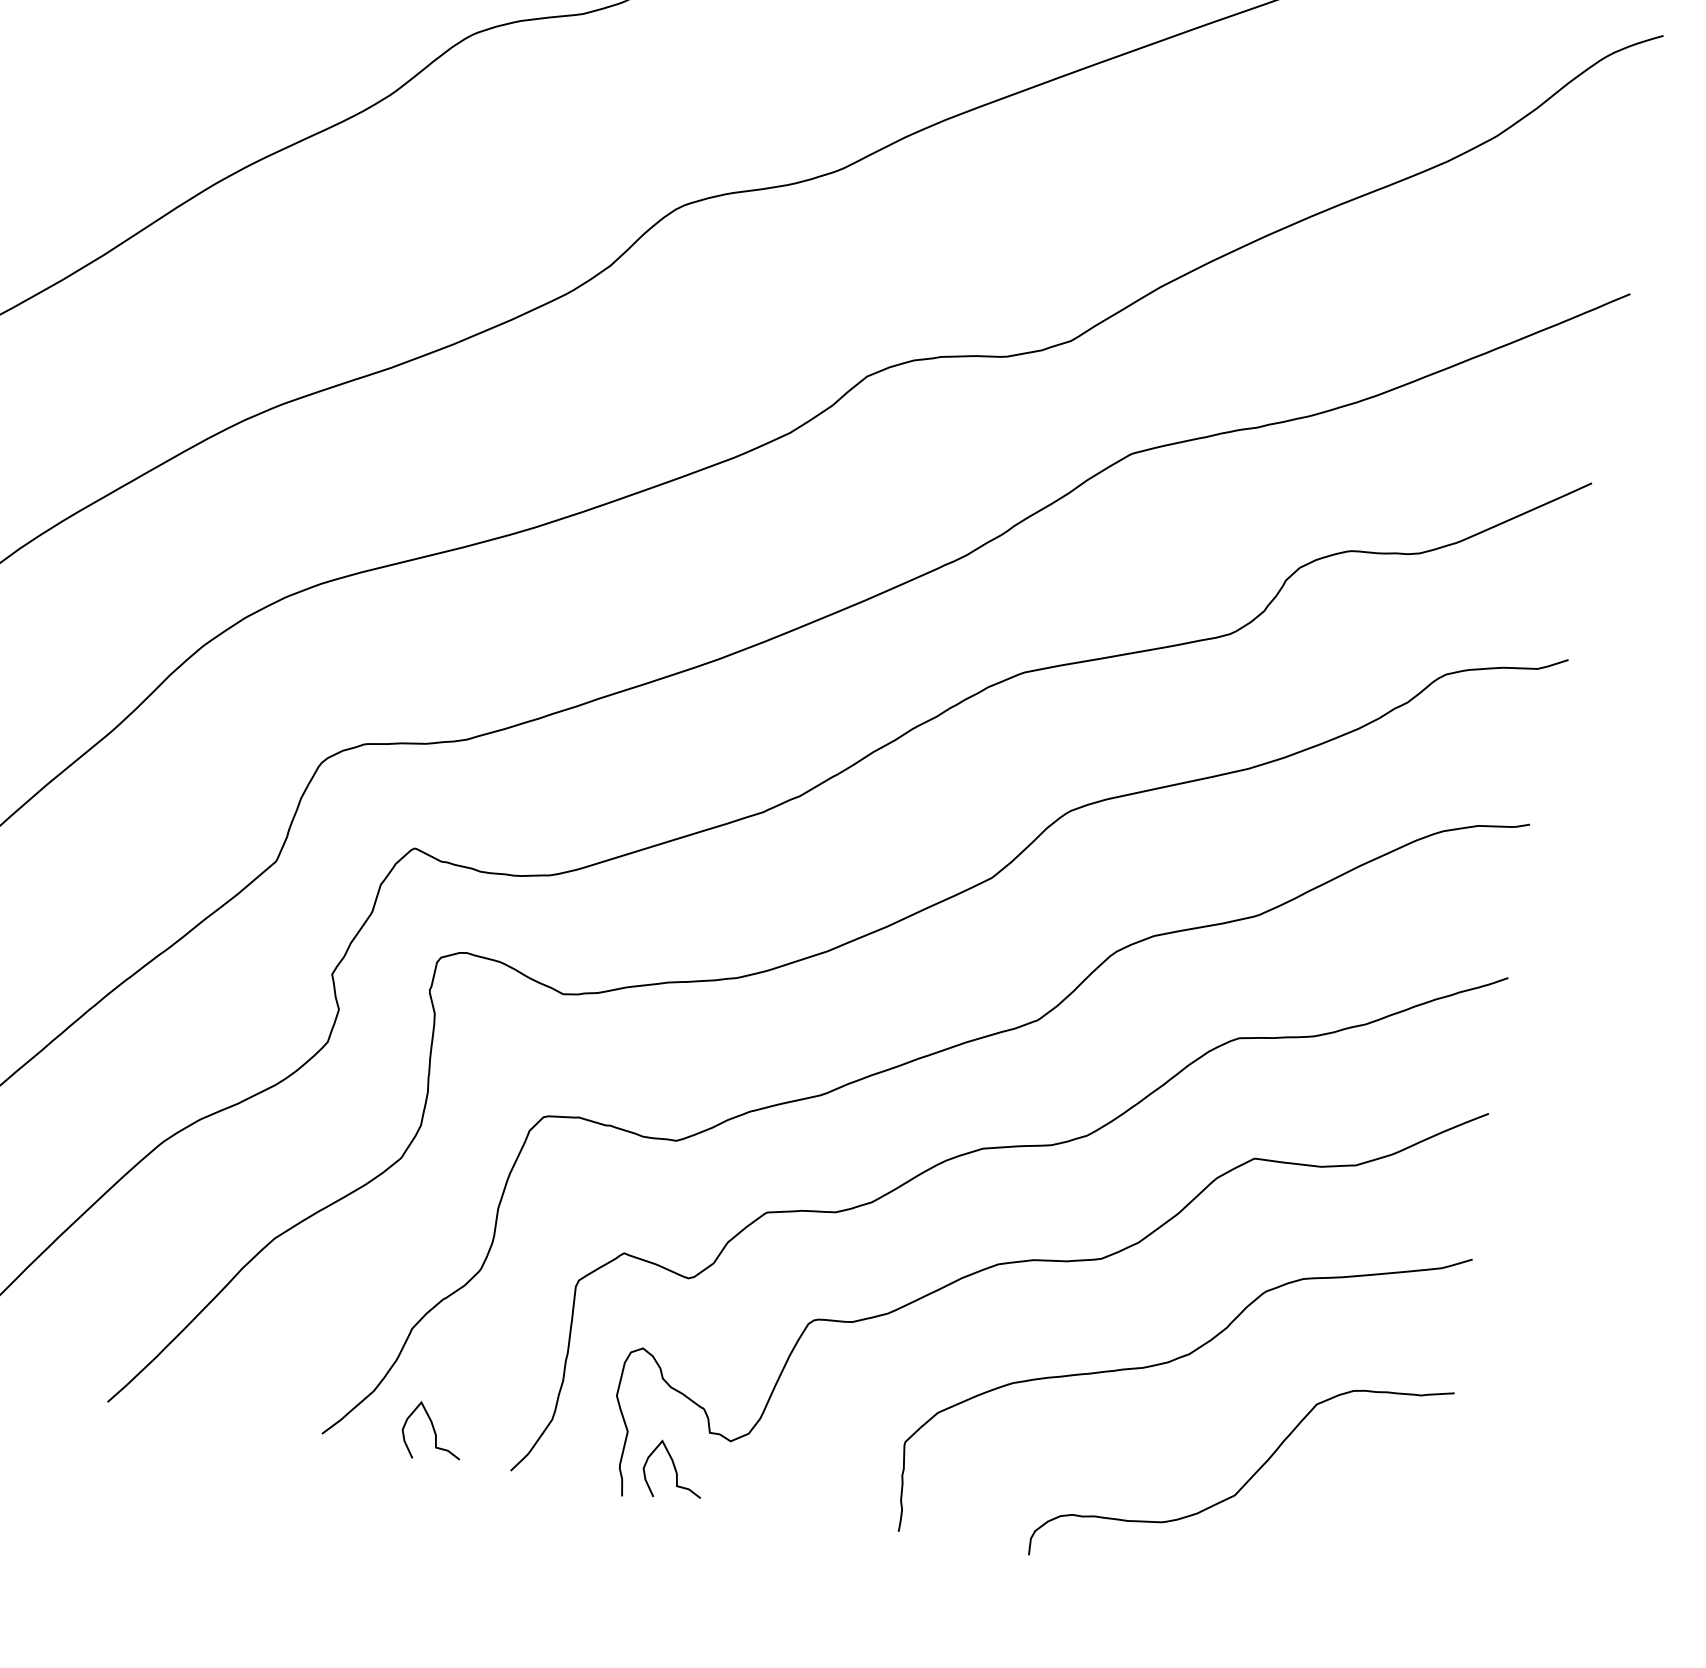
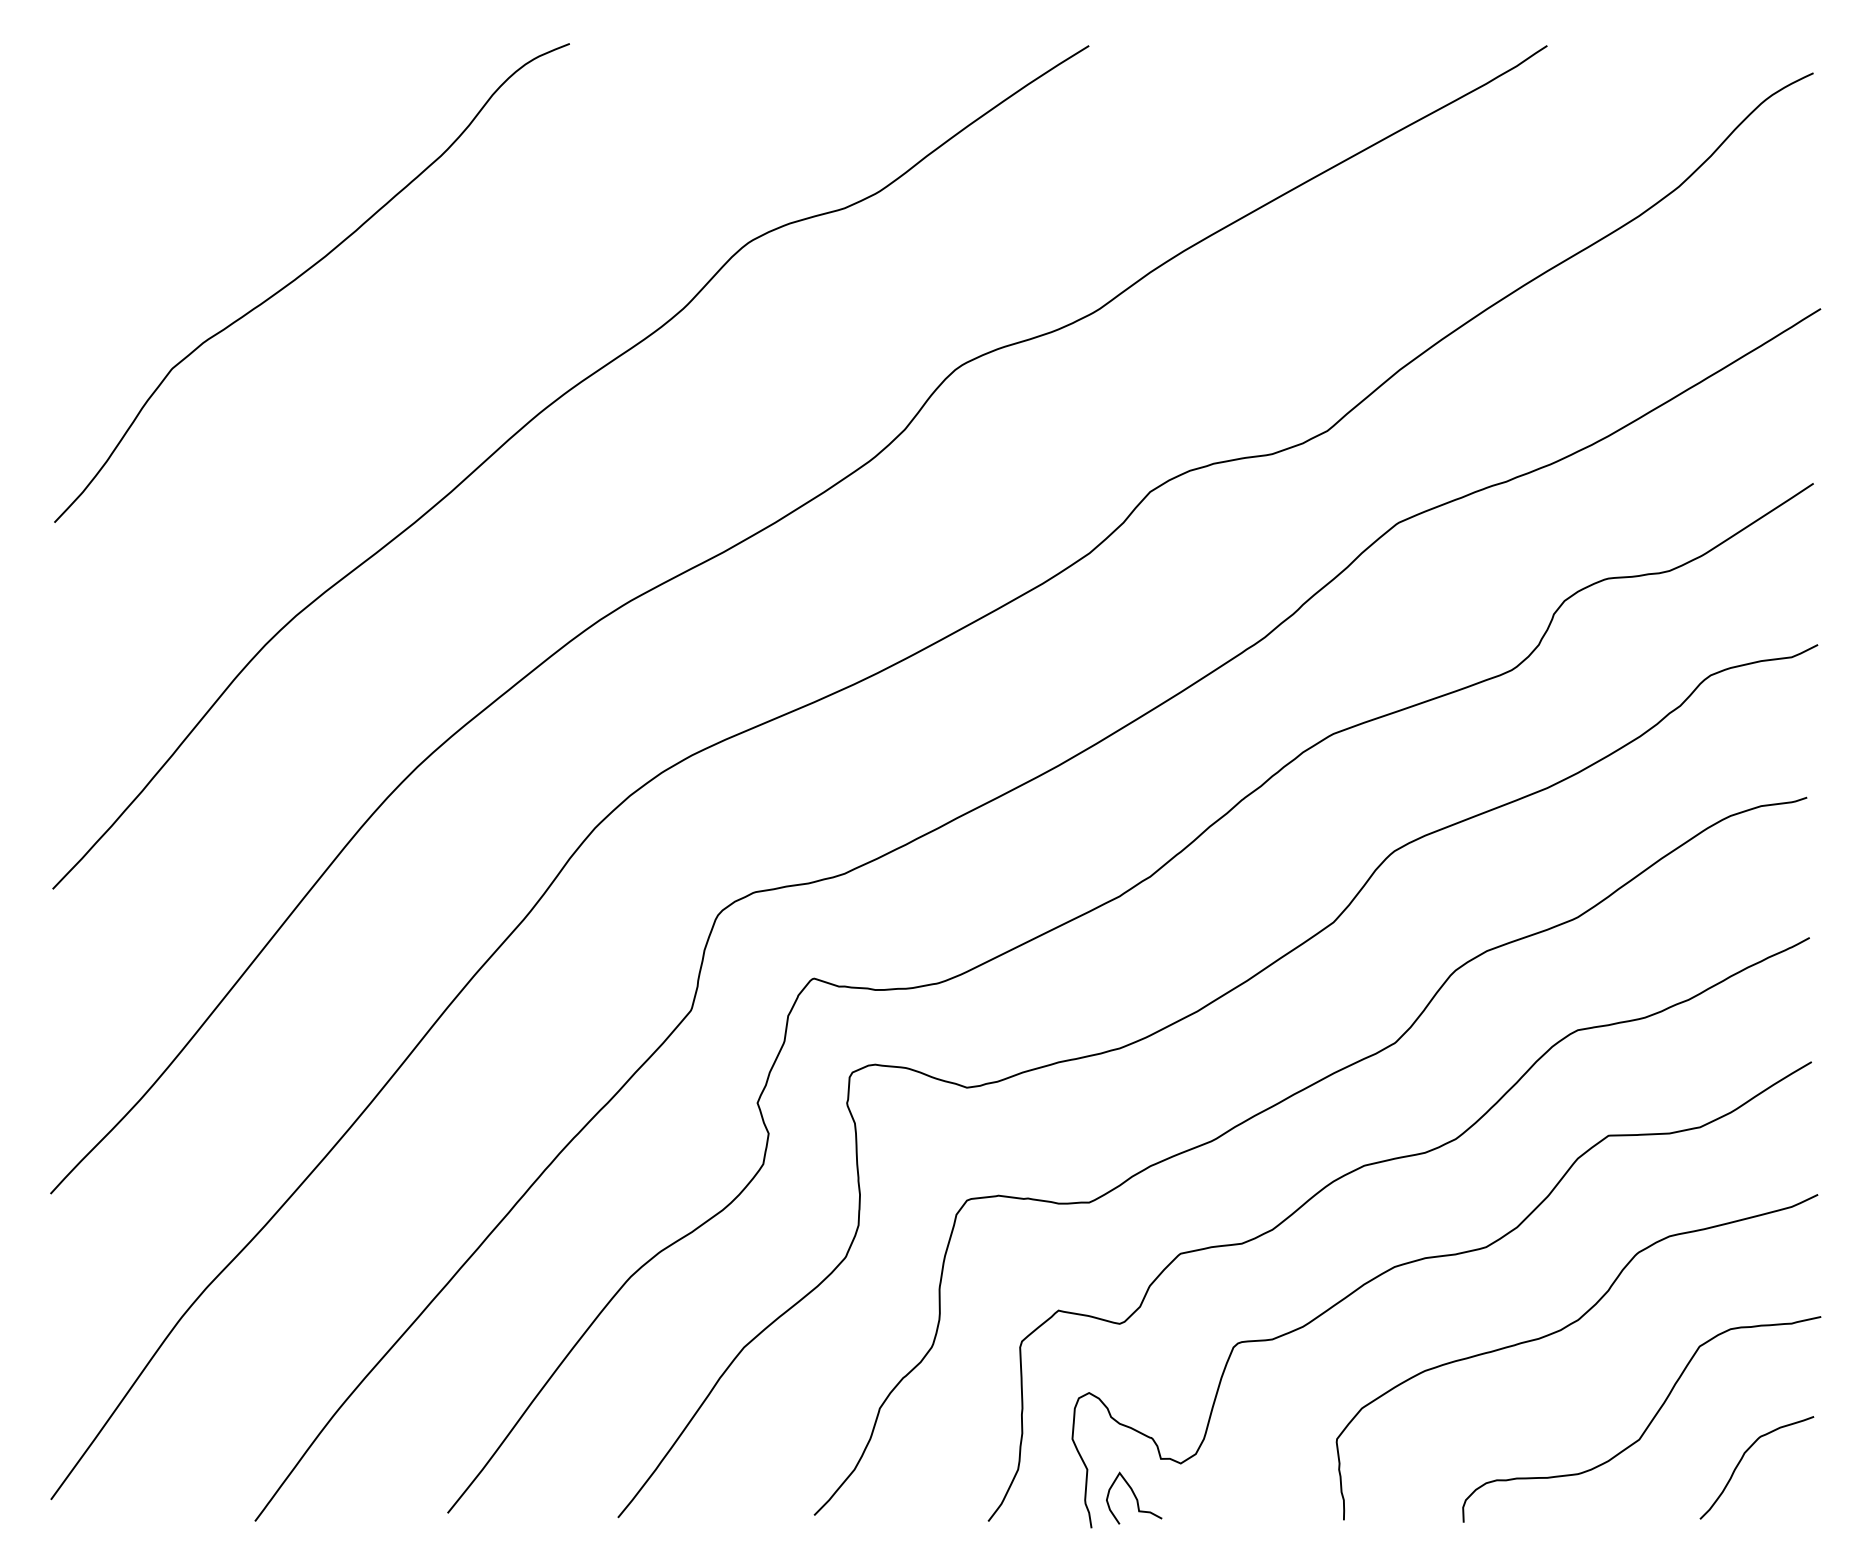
curve: (433, 1431) -> (913, 1497), removed
curve: (1343, 1535) -> (1742, 1459), added

